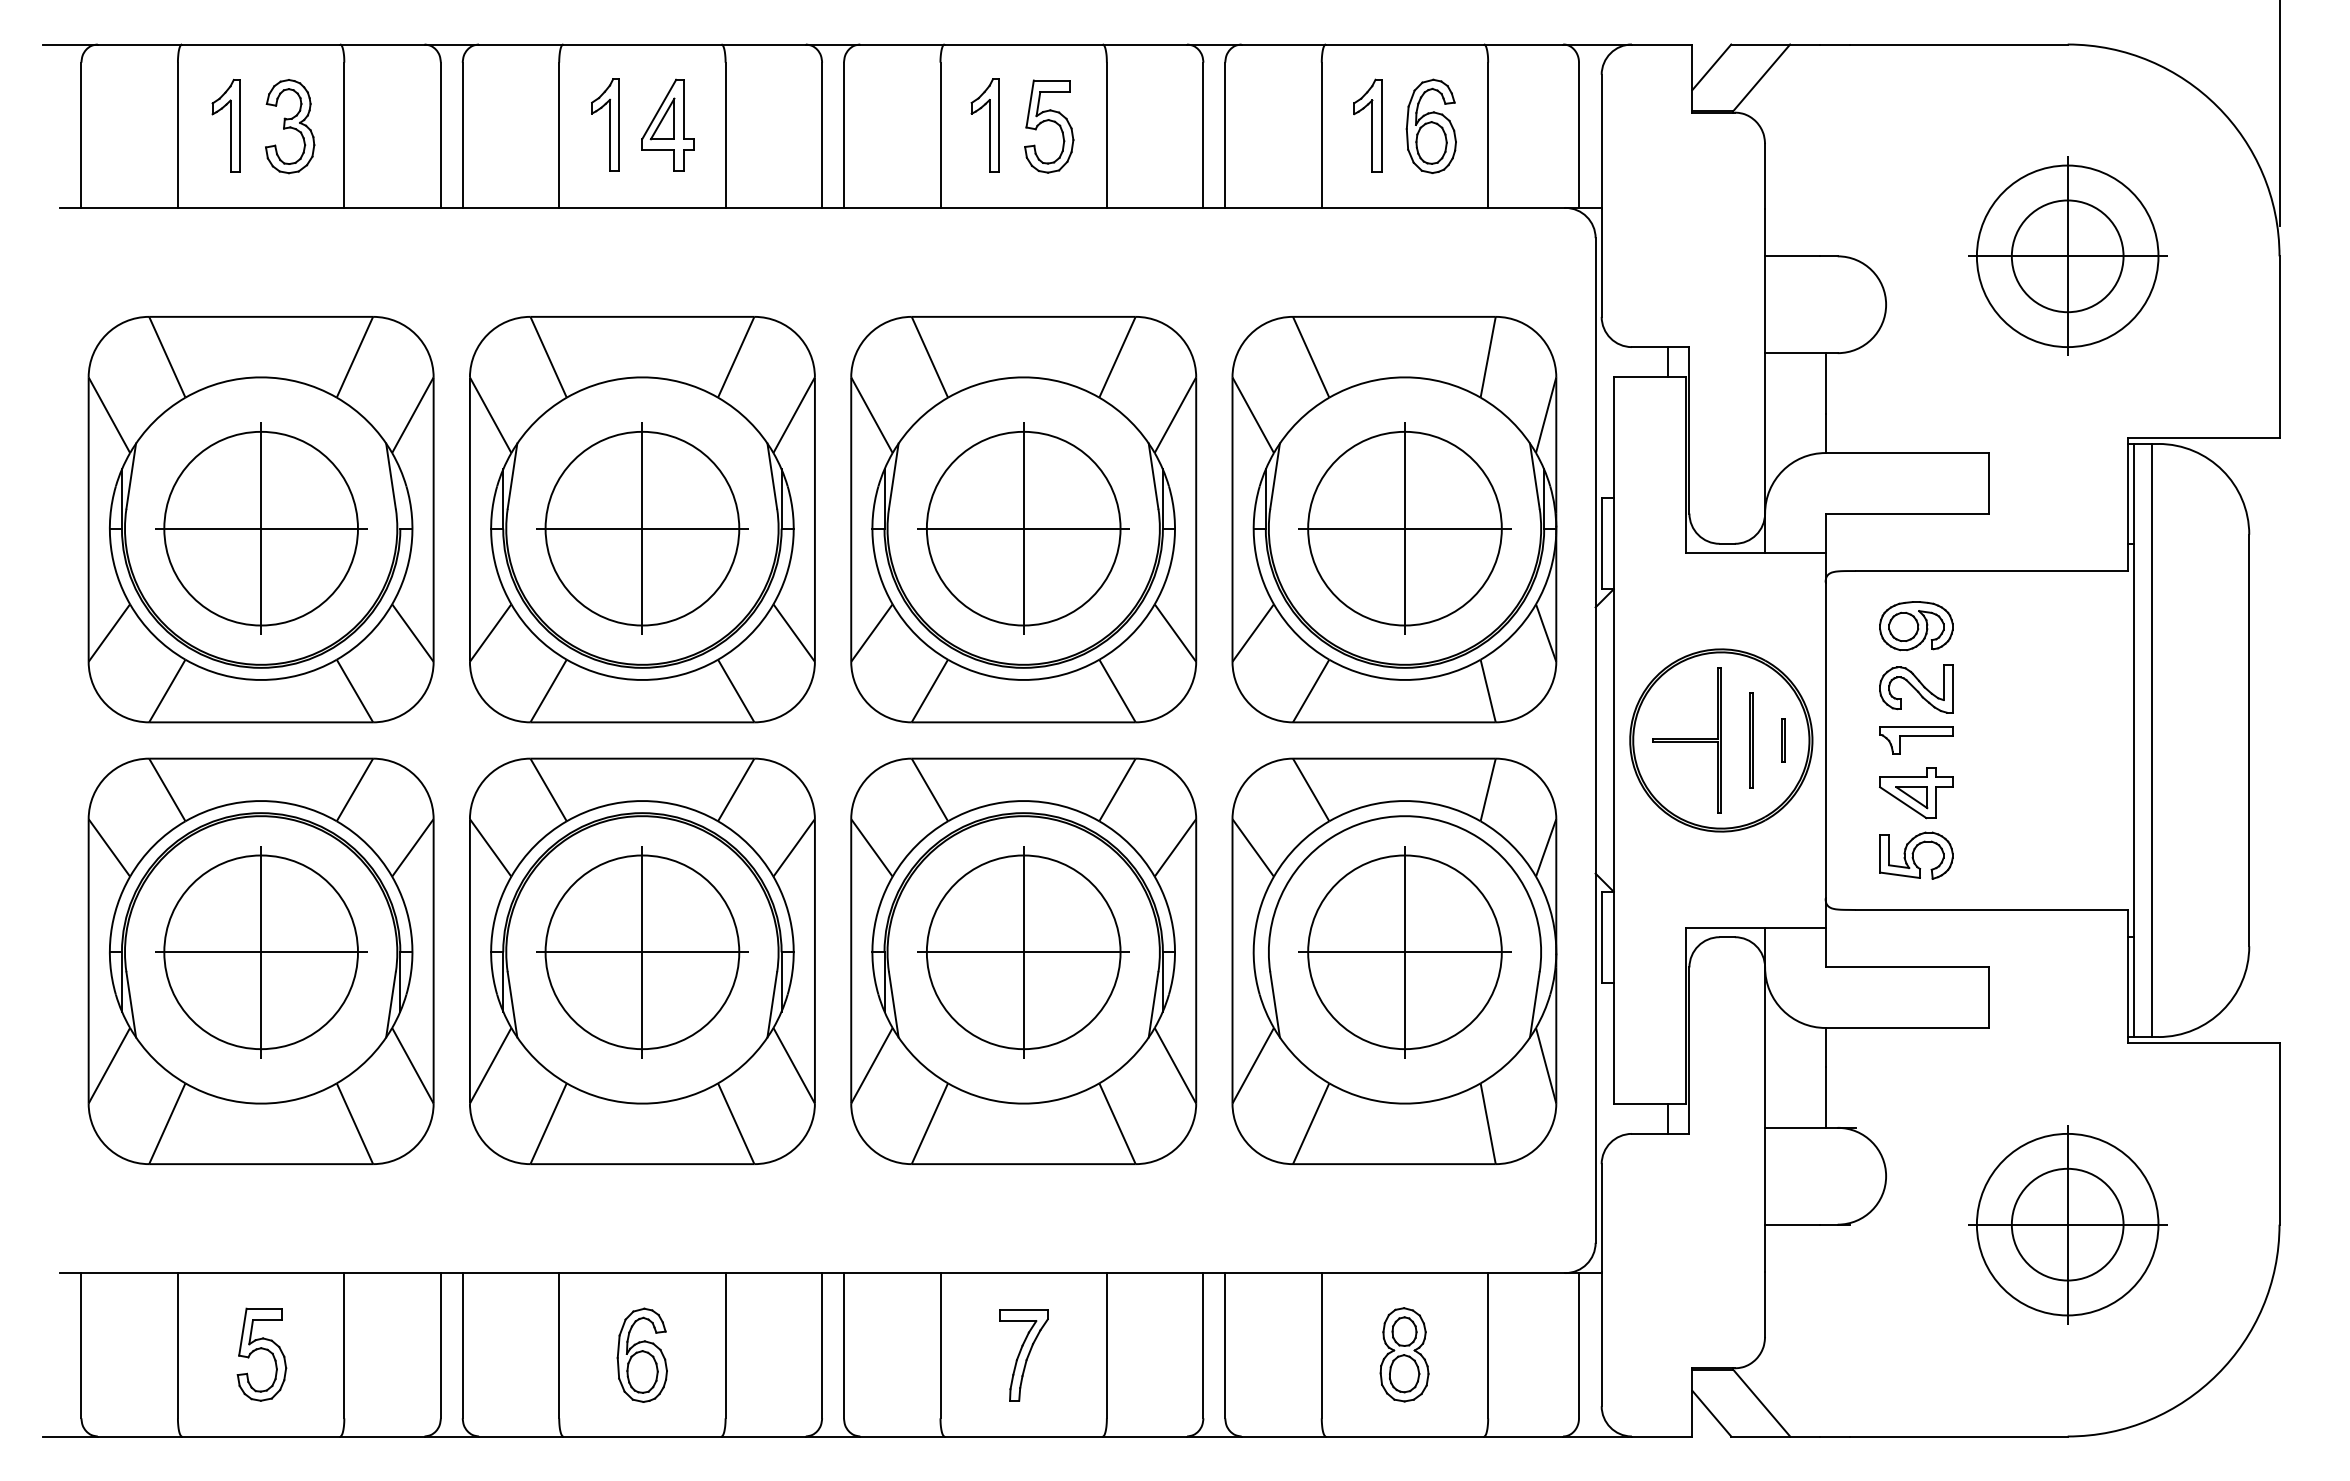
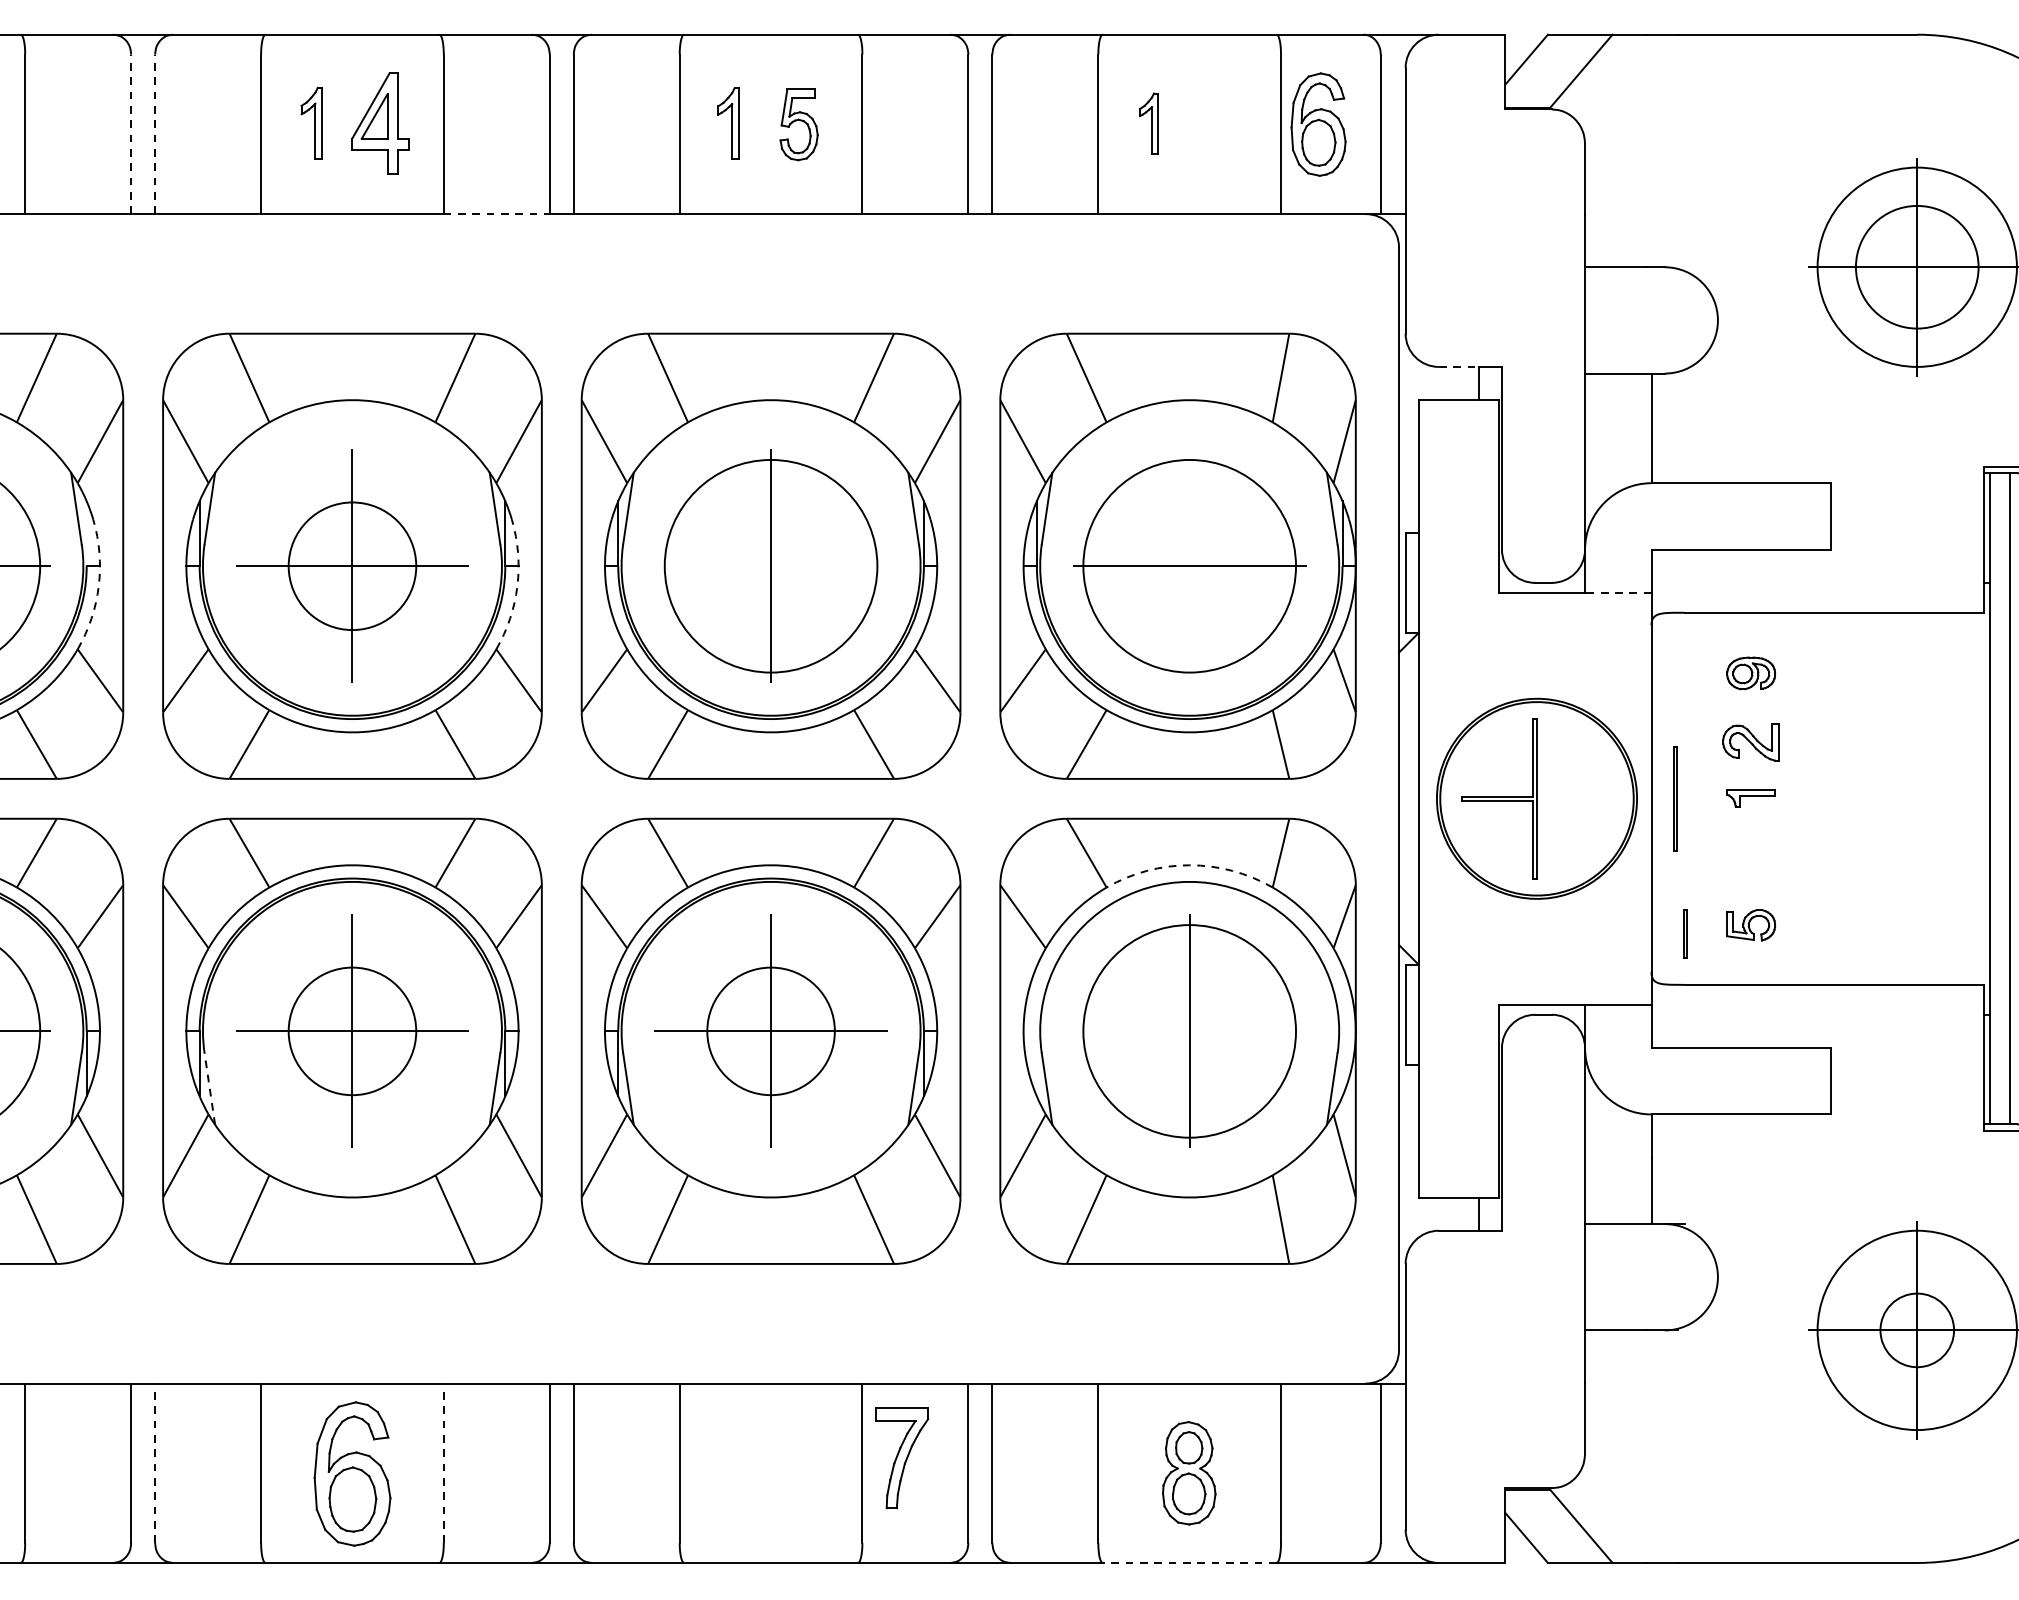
part: (605, 124) -> (311, 122), size x0.7
part: (984, 125) -> (728, 123), size x0.7
part: (1367, 125) -> (1148, 123), size x0.6
part: (1430, 125) -> (1317, 123), moved
part: (1049, 126) -> (799, 124), size x0.7
line: (440, 135) -> (130, 134), solid -> dashed
line: (462, 135) -> (154, 134), solid -> dashed
line: (774, 207) -> (497, 213), solid -> dashed
line: (1650, 347) -> (1459, 367), solid -> dashed
circle: (642, 528) -> (352, 566), size x0.6
line: (1023, 528) -> (770, 566), removed
line: (1405, 528) -> (1190, 566), removed
arc: (411, 546) -> (98, 585), solid -> dashed
arc: (792, 546) -> (517, 585), solid -> dashed
line: (1794, 552) -> (1617, 592), solid -> dashed
part: (1916, 626) -> (1751, 673), size x0.6
part: (1916, 688) -> (1751, 741), size x0.7
line: (1750, 740) -> (1674, 798), moved
line: (1782, 740) -> (1684, 933), moved
part: (1916, 740) -> (1751, 798), size x0.6
part: (1916, 793) -> (1751, 857), removed
arc: (1405, 801) -> (1190, 865), solid -> dashed
part: (1916, 855) -> (1751, 925), size x0.6
circle: (642, 952) -> (352, 1031), size x0.6
circle: (1023, 952) -> (770, 1031), size x0.6
line: (1404, 952) -> (1189, 1031), removed
line: (512, 1004) -> (209, 1088), solid -> dashed
circle: (2067, 1224) -> (1917, 1330), size x0.6
line: (462, 1345) -> (154, 1463), solid -> dashed
line: (725, 1345) -> (443, 1463), solid -> dashed
part: (641, 1354) -> (351, 1472), size x1.4
part: (1023, 1355) -> (901, 1458), moved
line: (1404, 1436) -> (1189, 1562), solid -> dashed

